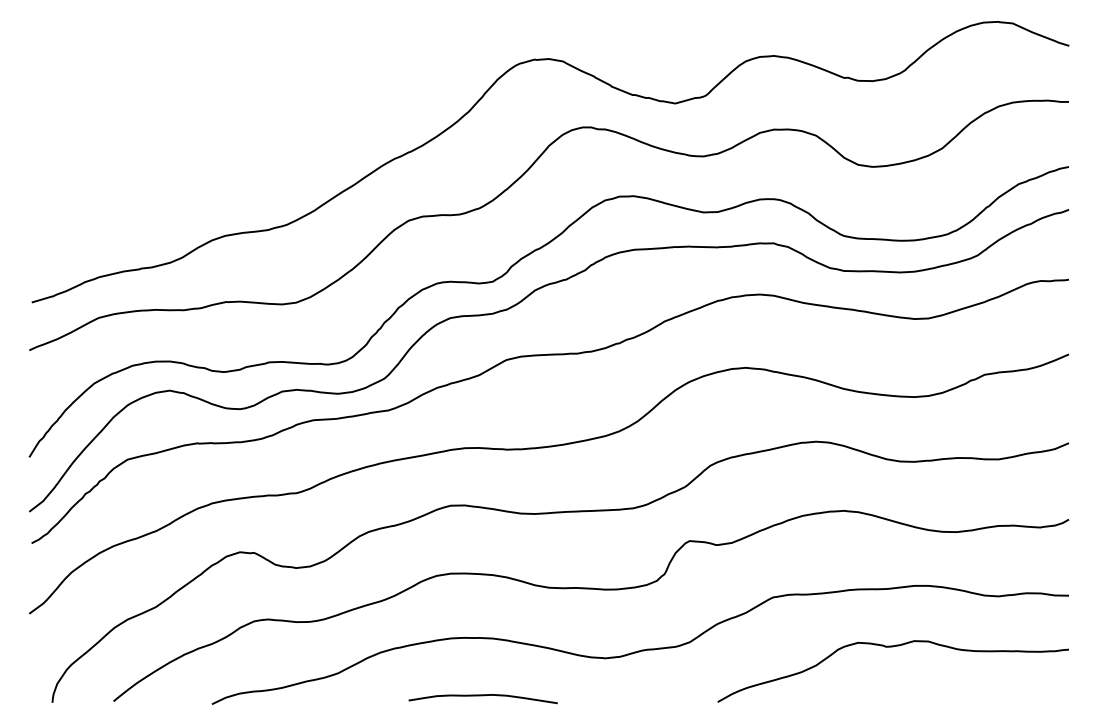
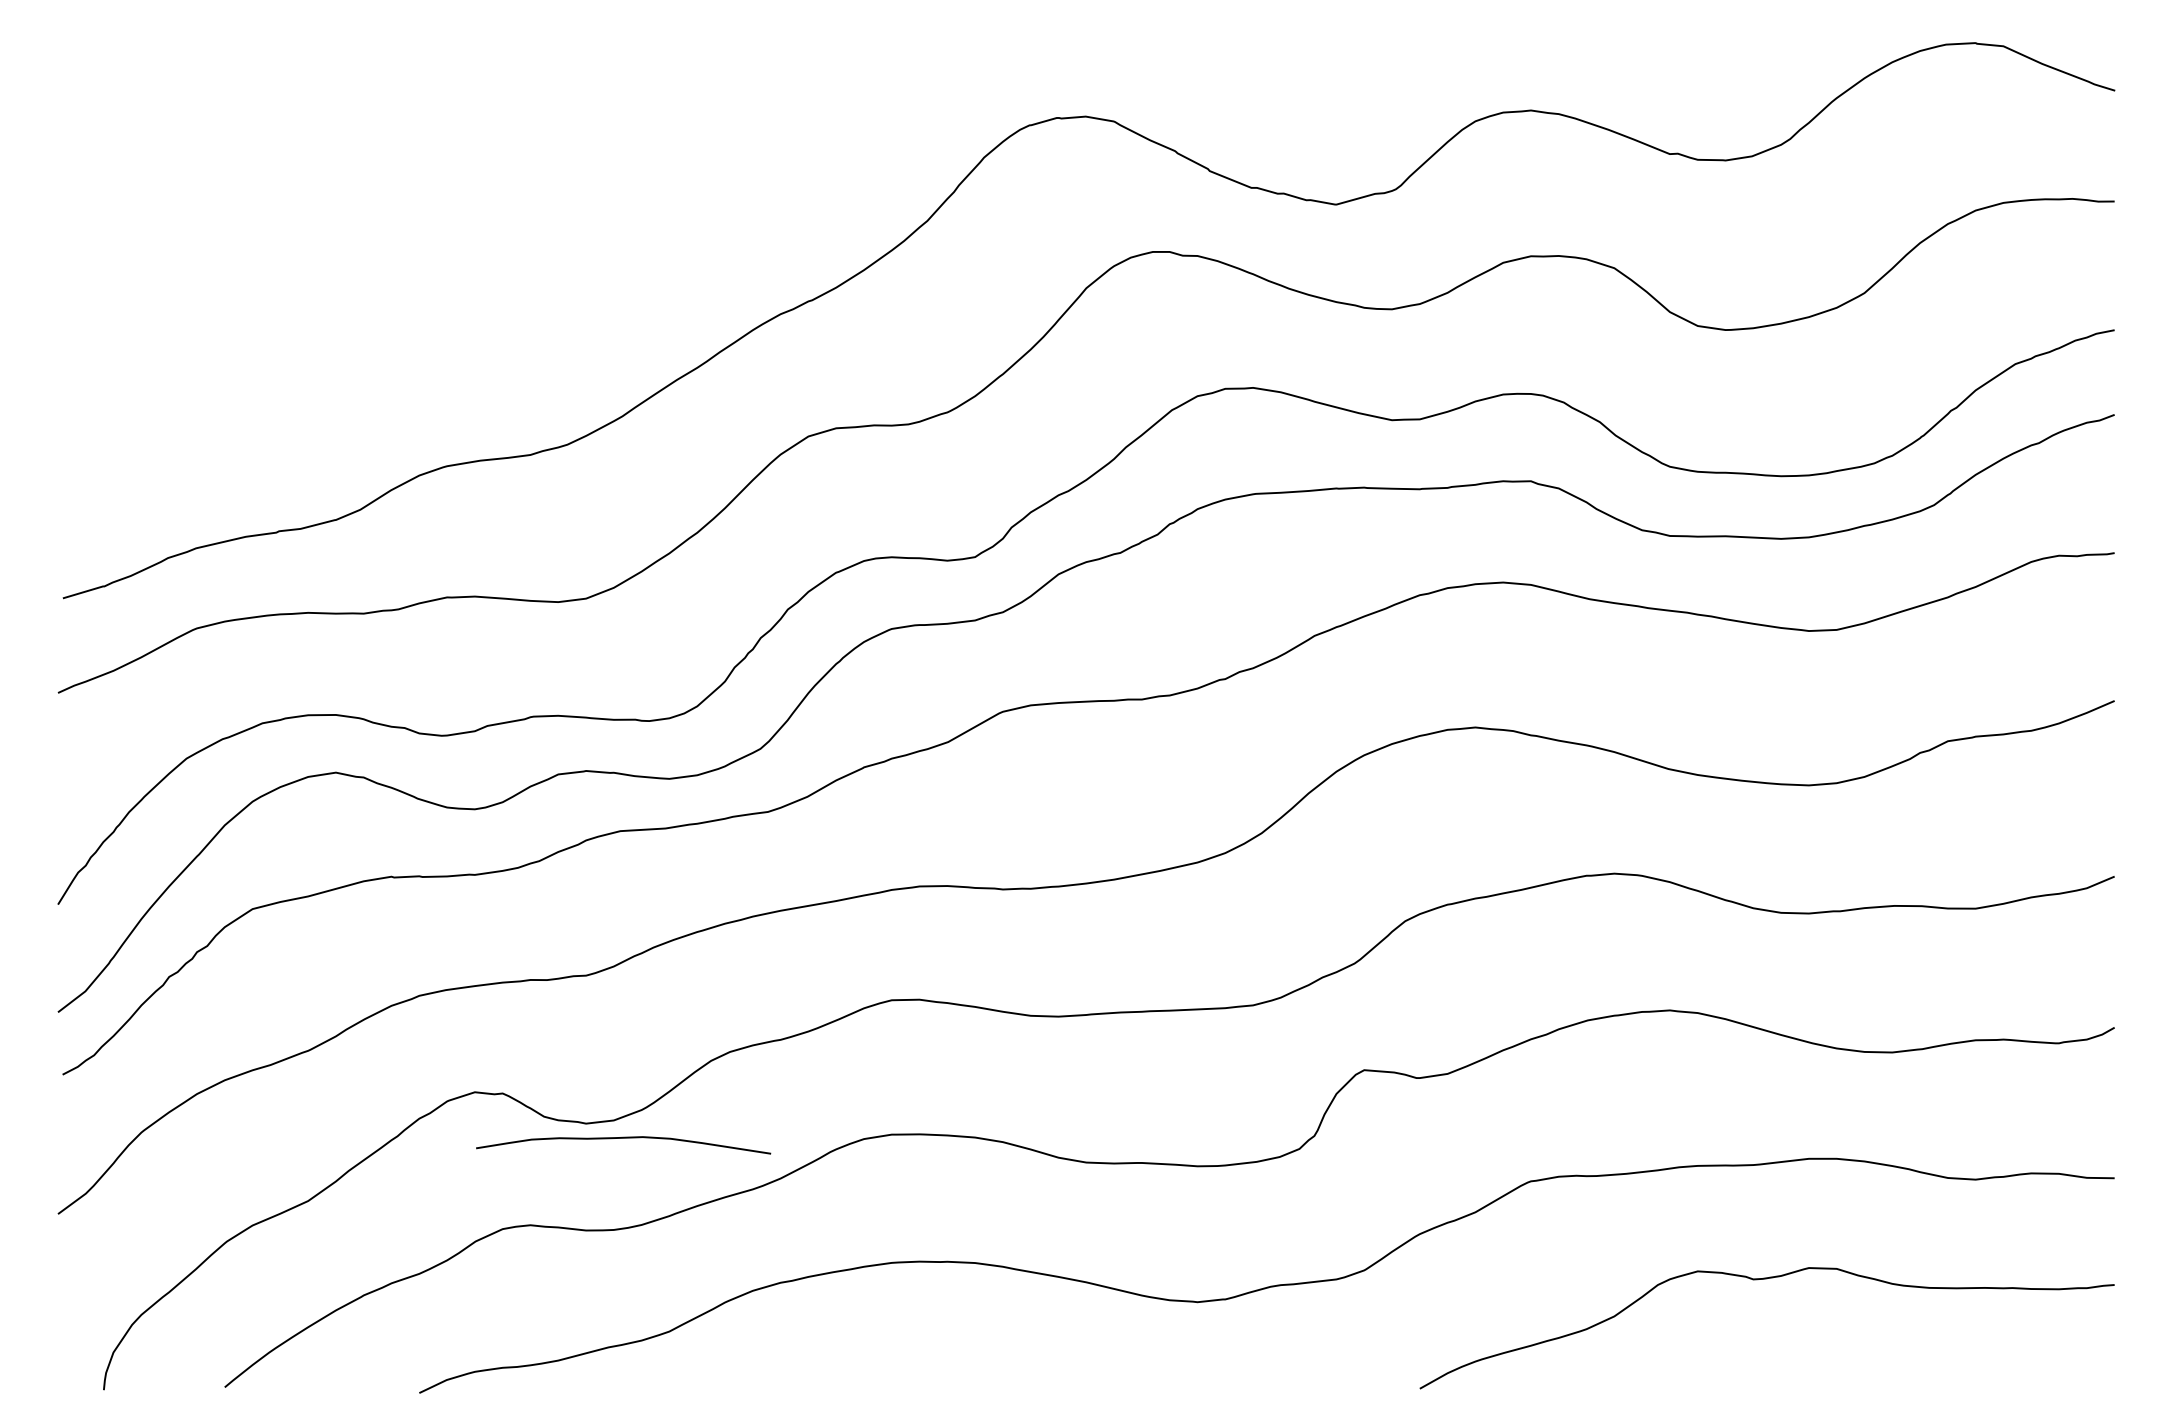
curve: (482, 696) -> (622, 1140), moved

